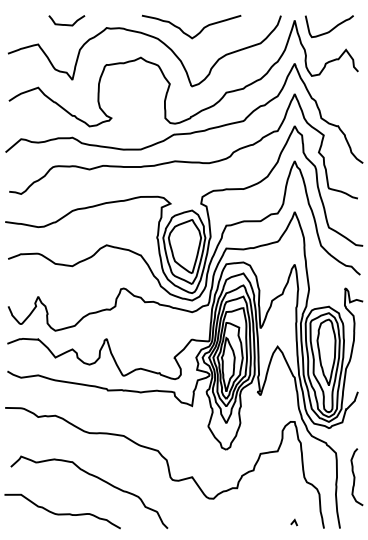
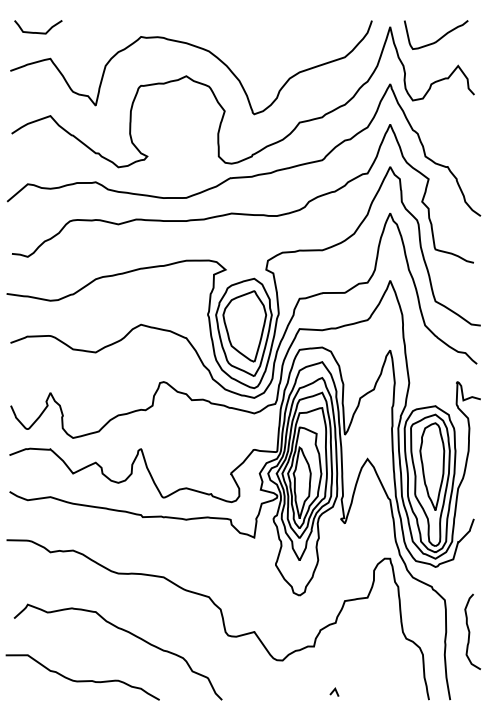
curve: (66, 24) -> (38, 32), moved
curve: (187, 33) -> (247, 44), removed
line: (294, 522) -> (334, 691), moved

